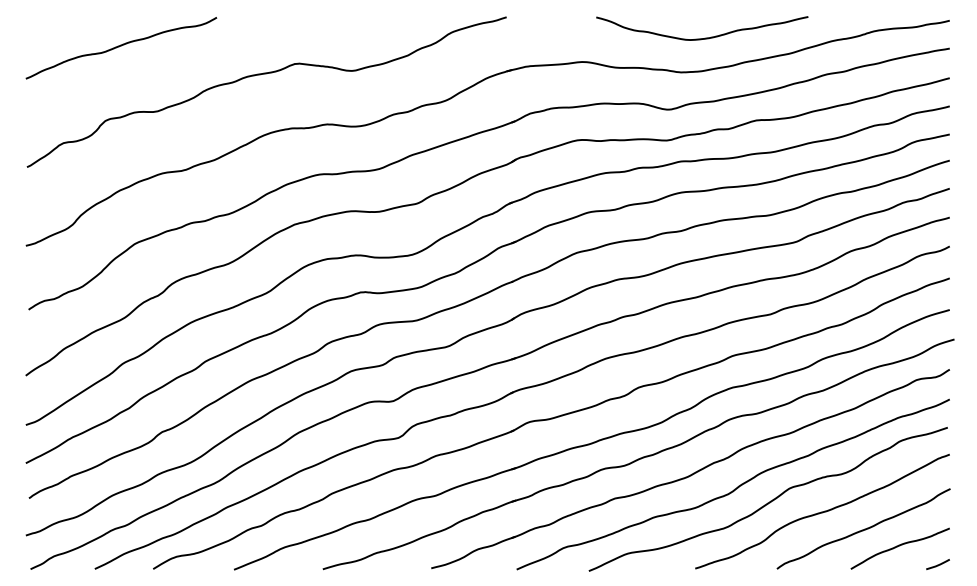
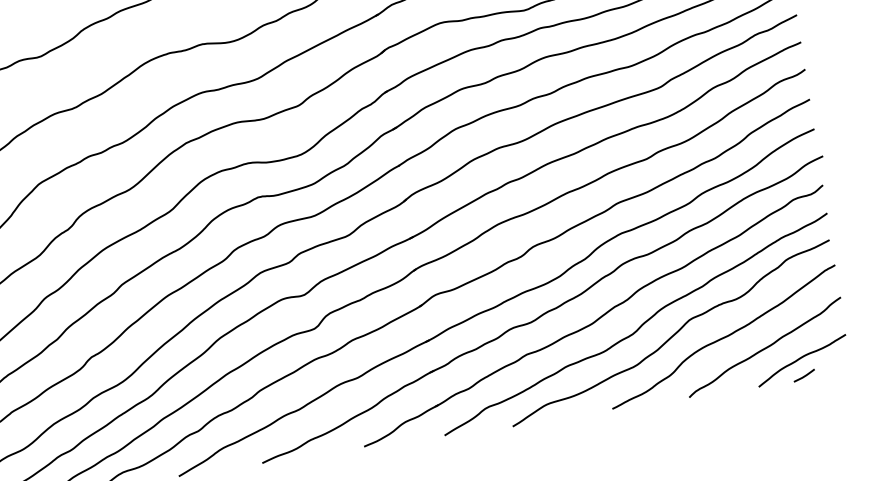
line: (937, 564) -> (803, 375), moved

